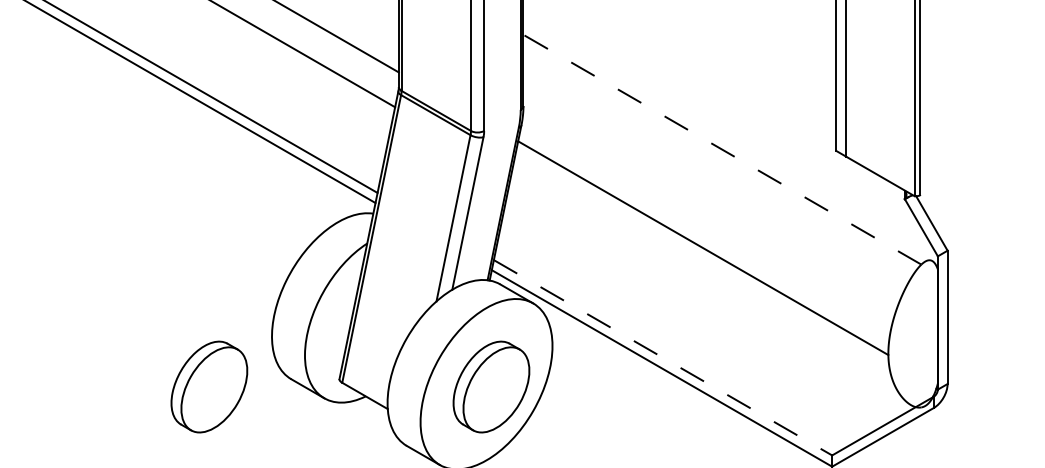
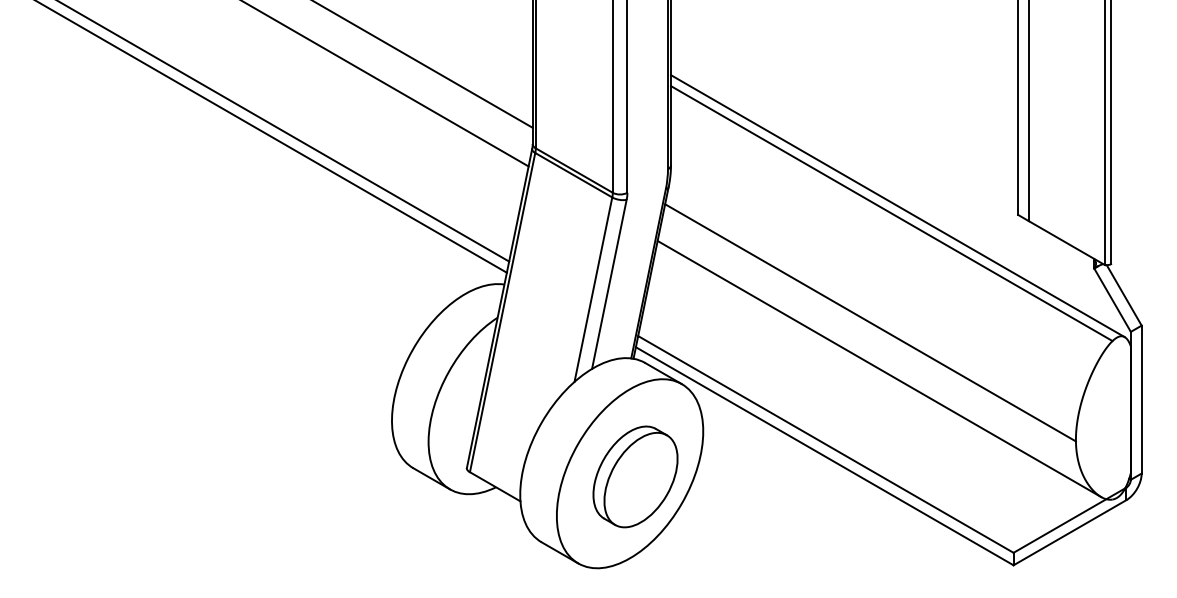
line: (727, 143) -> (897, 206), added
line: (722, 149) -> (891, 213), dashed -> solid
line: (711, 289) -> (879, 368), added
line: (662, 357) -> (825, 444), dashed -> solid
part: (209, 386) -> (322, 476), removed

